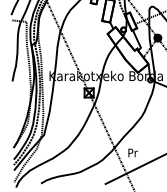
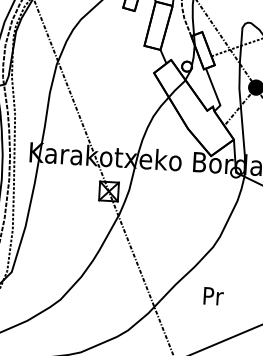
text: (132, 152) -> (212, 295), moved

